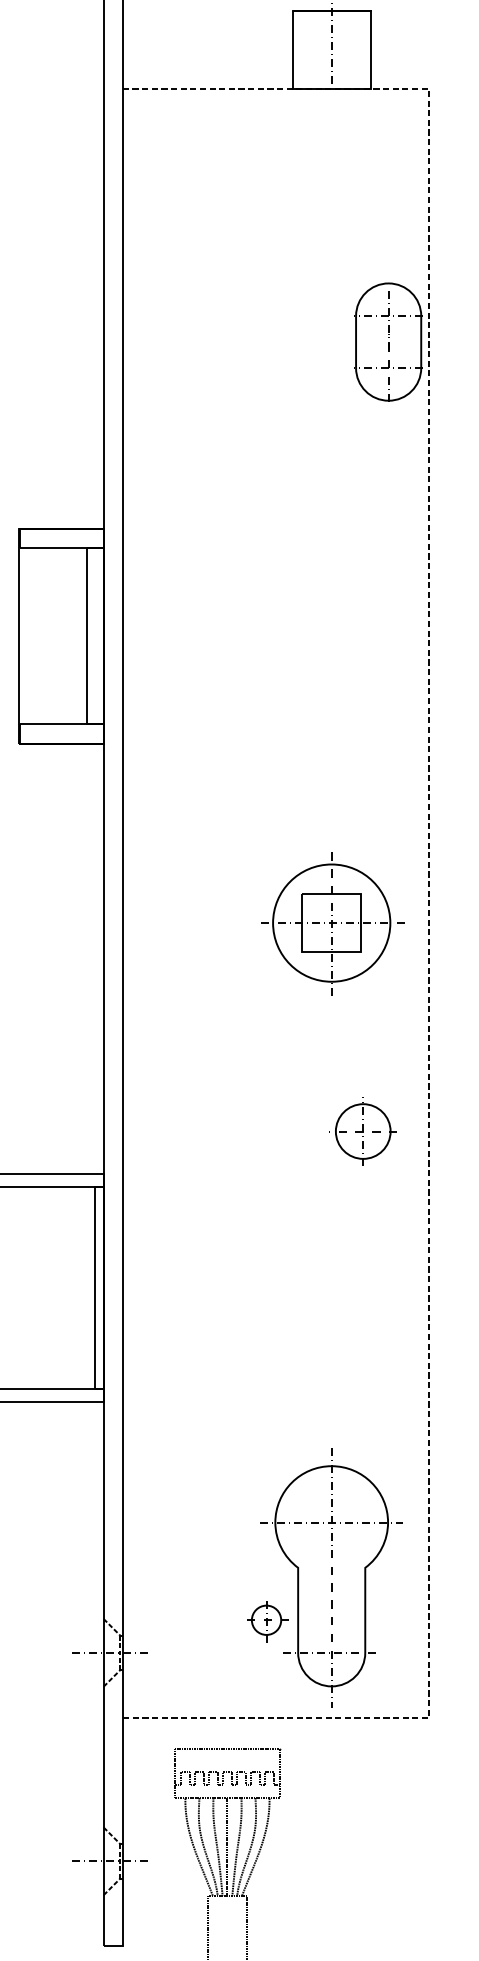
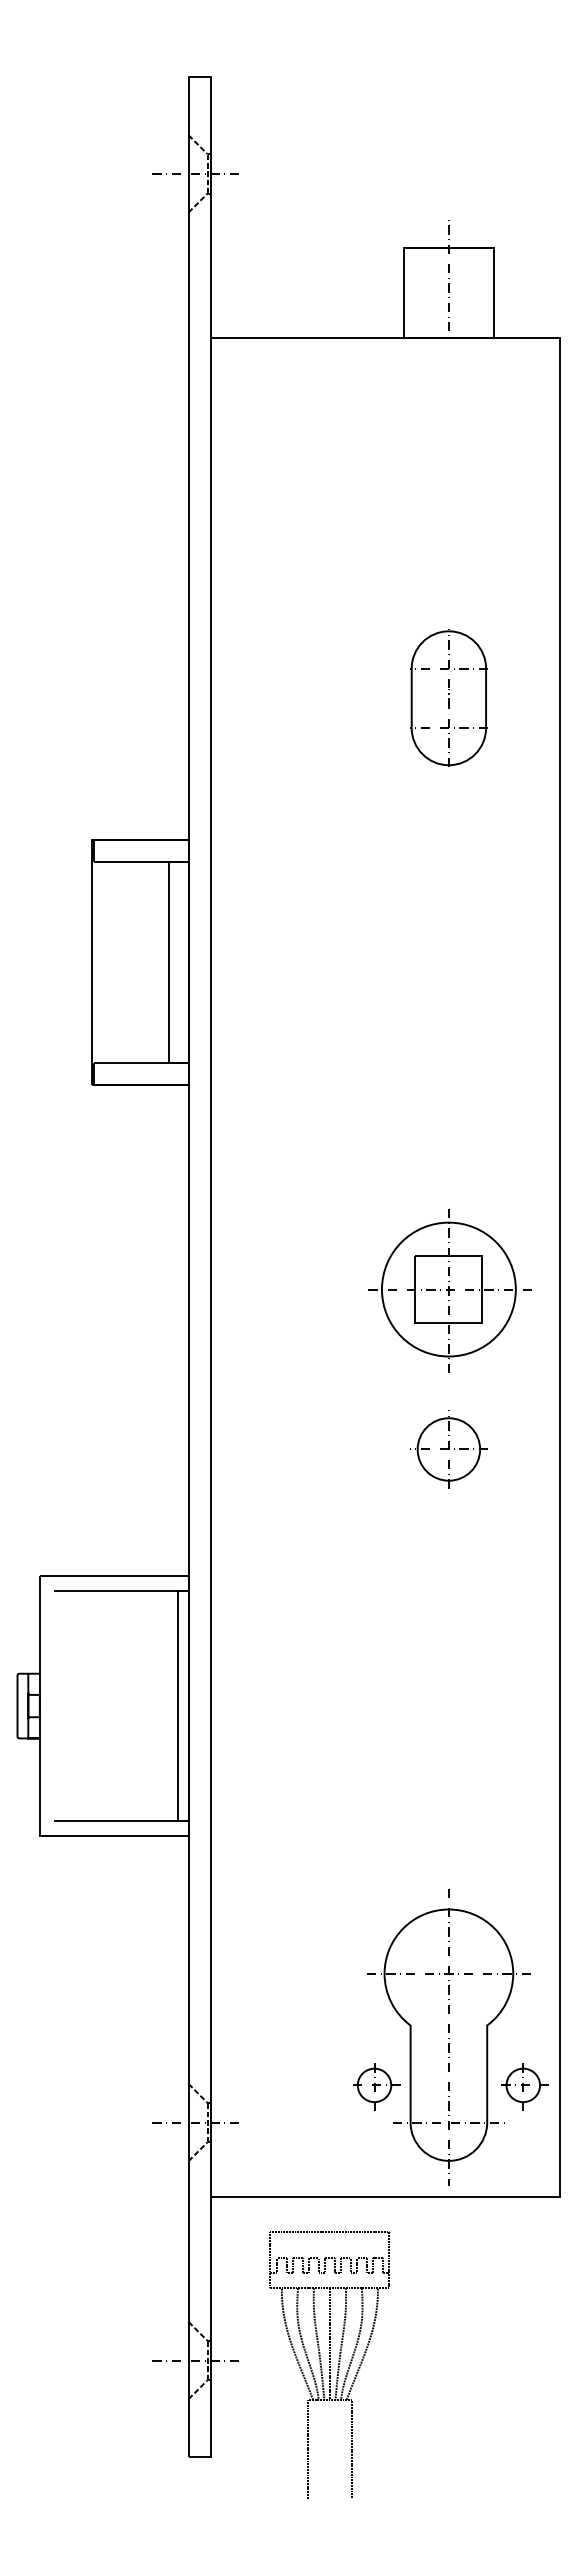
part: (388, 341) -> (448, 697), moved
line: (429, 903) -> (560, 1267), dashed -> solid
part: (362, 1131) -> (448, 1449), moved
part: (397, 1621) -> (524, 2086), added

